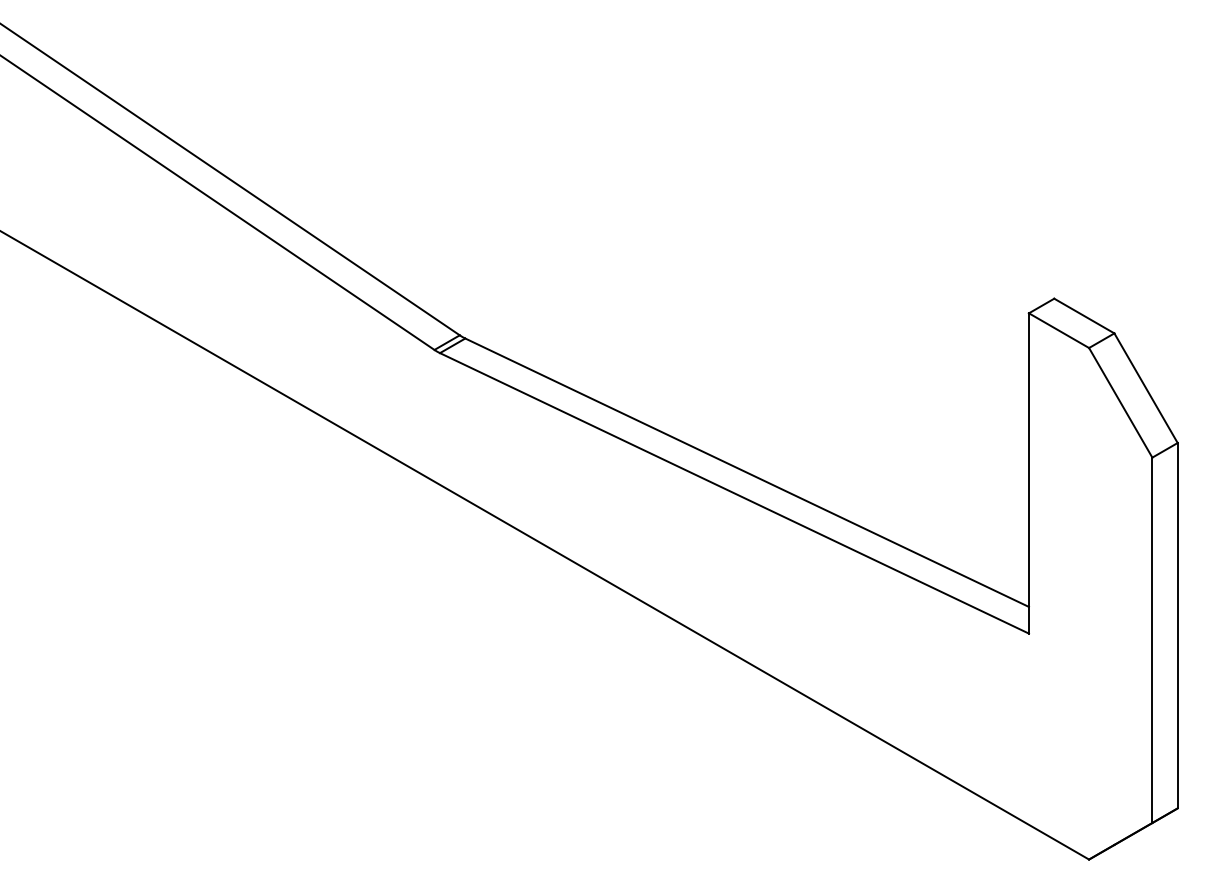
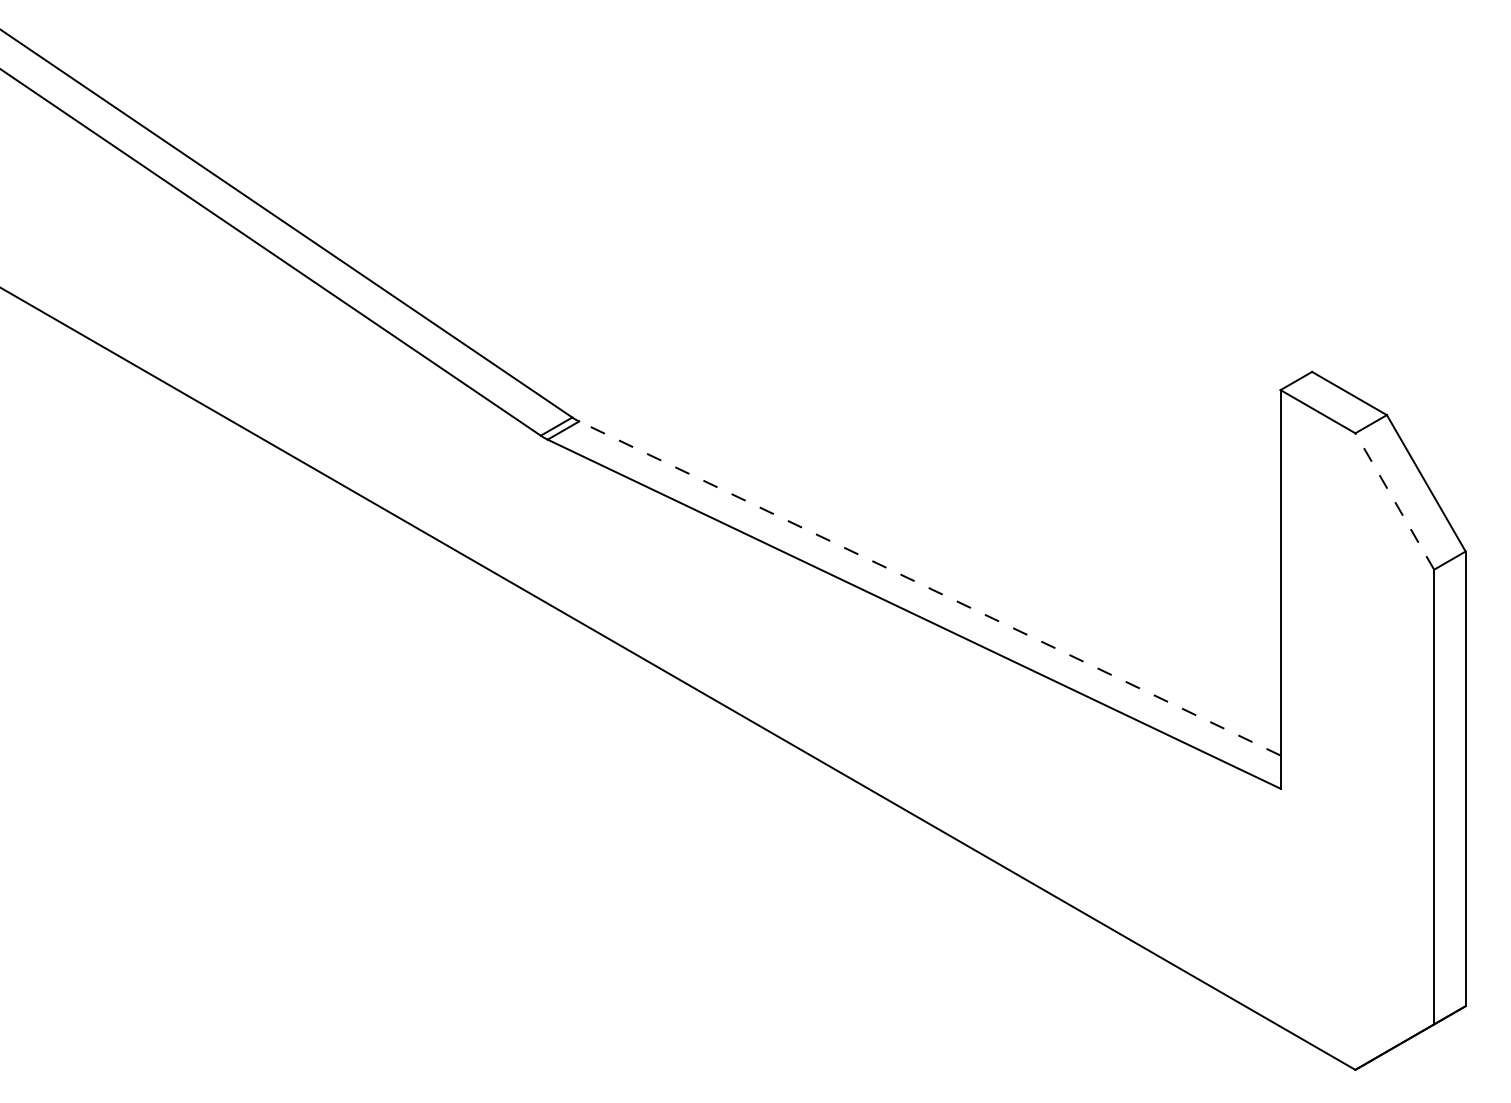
line: (1120, 402) -> (1394, 501), solid -> dashed
line: (746, 472) -> (929, 588), solid -> dashed

